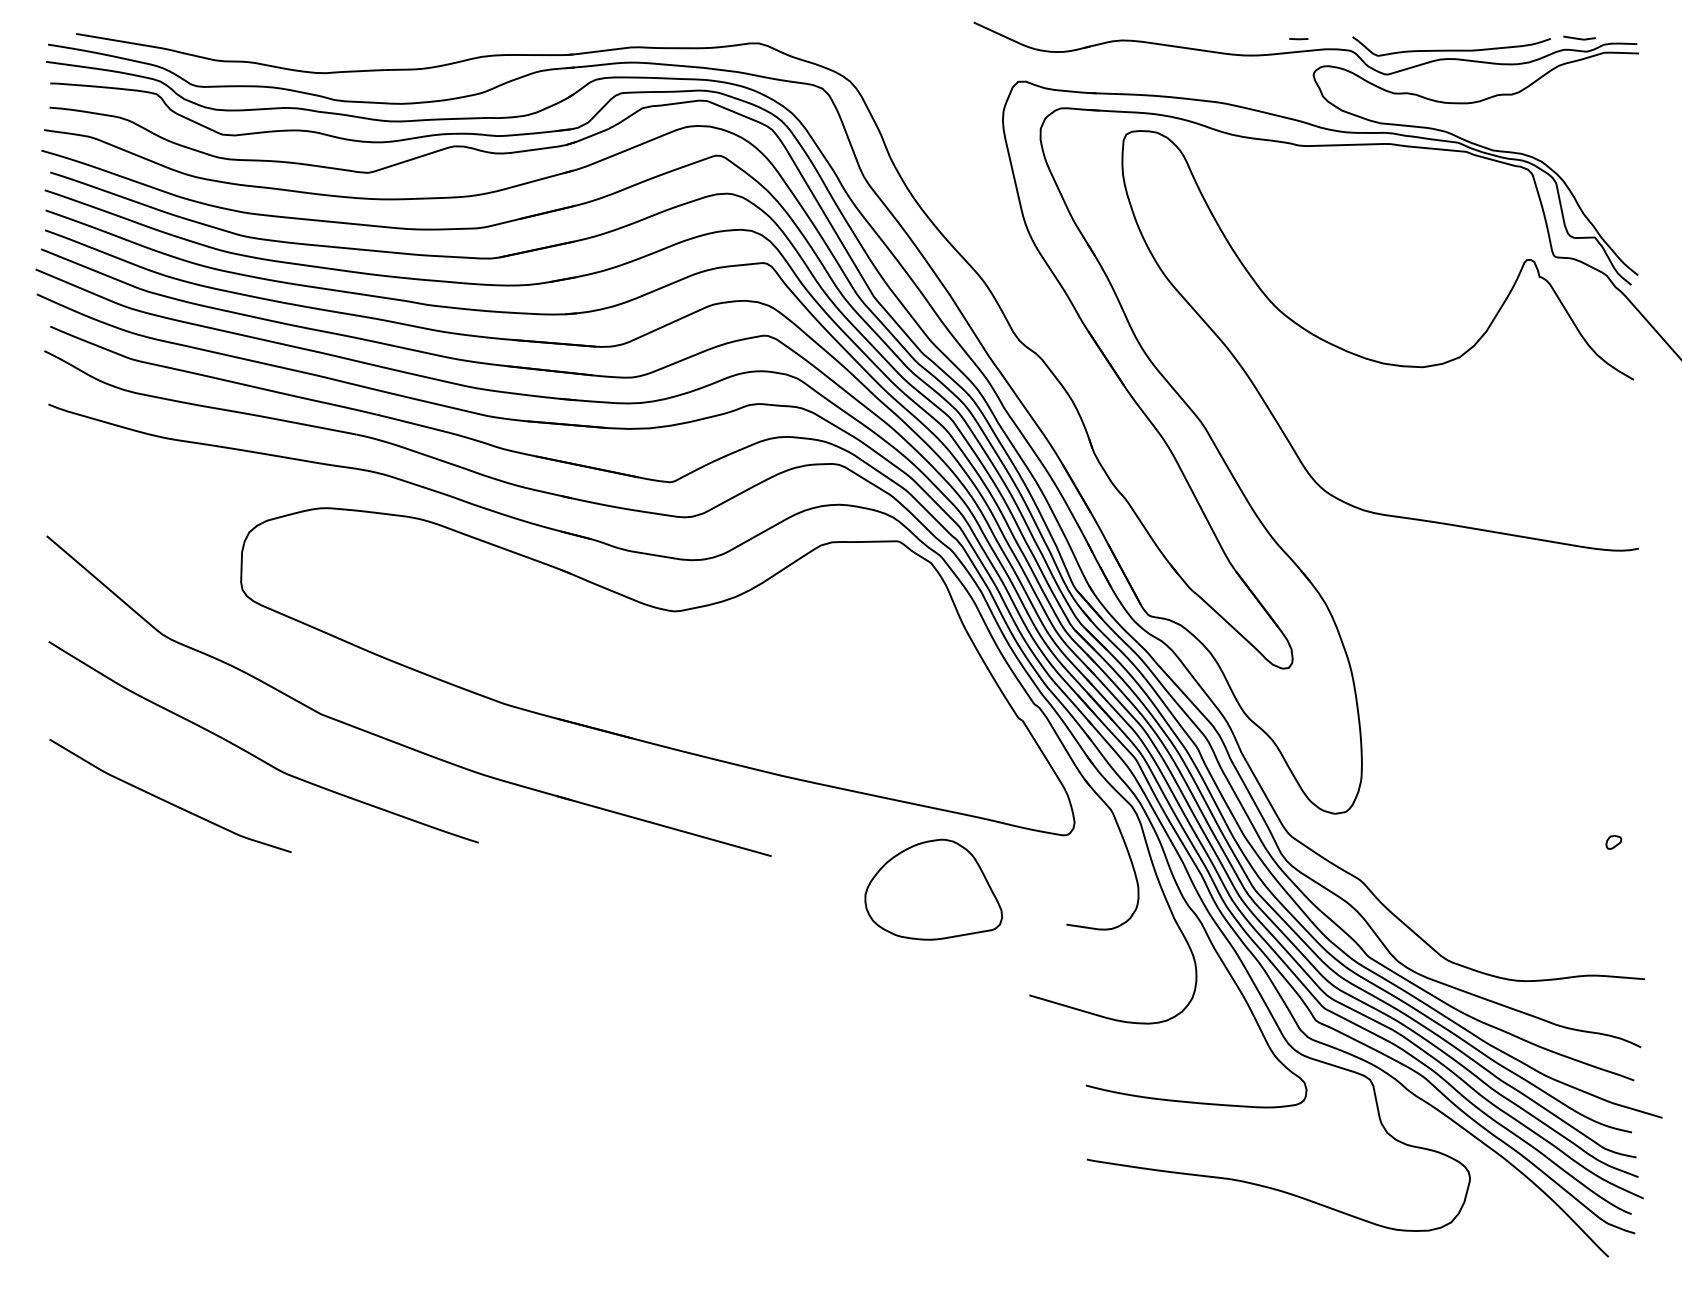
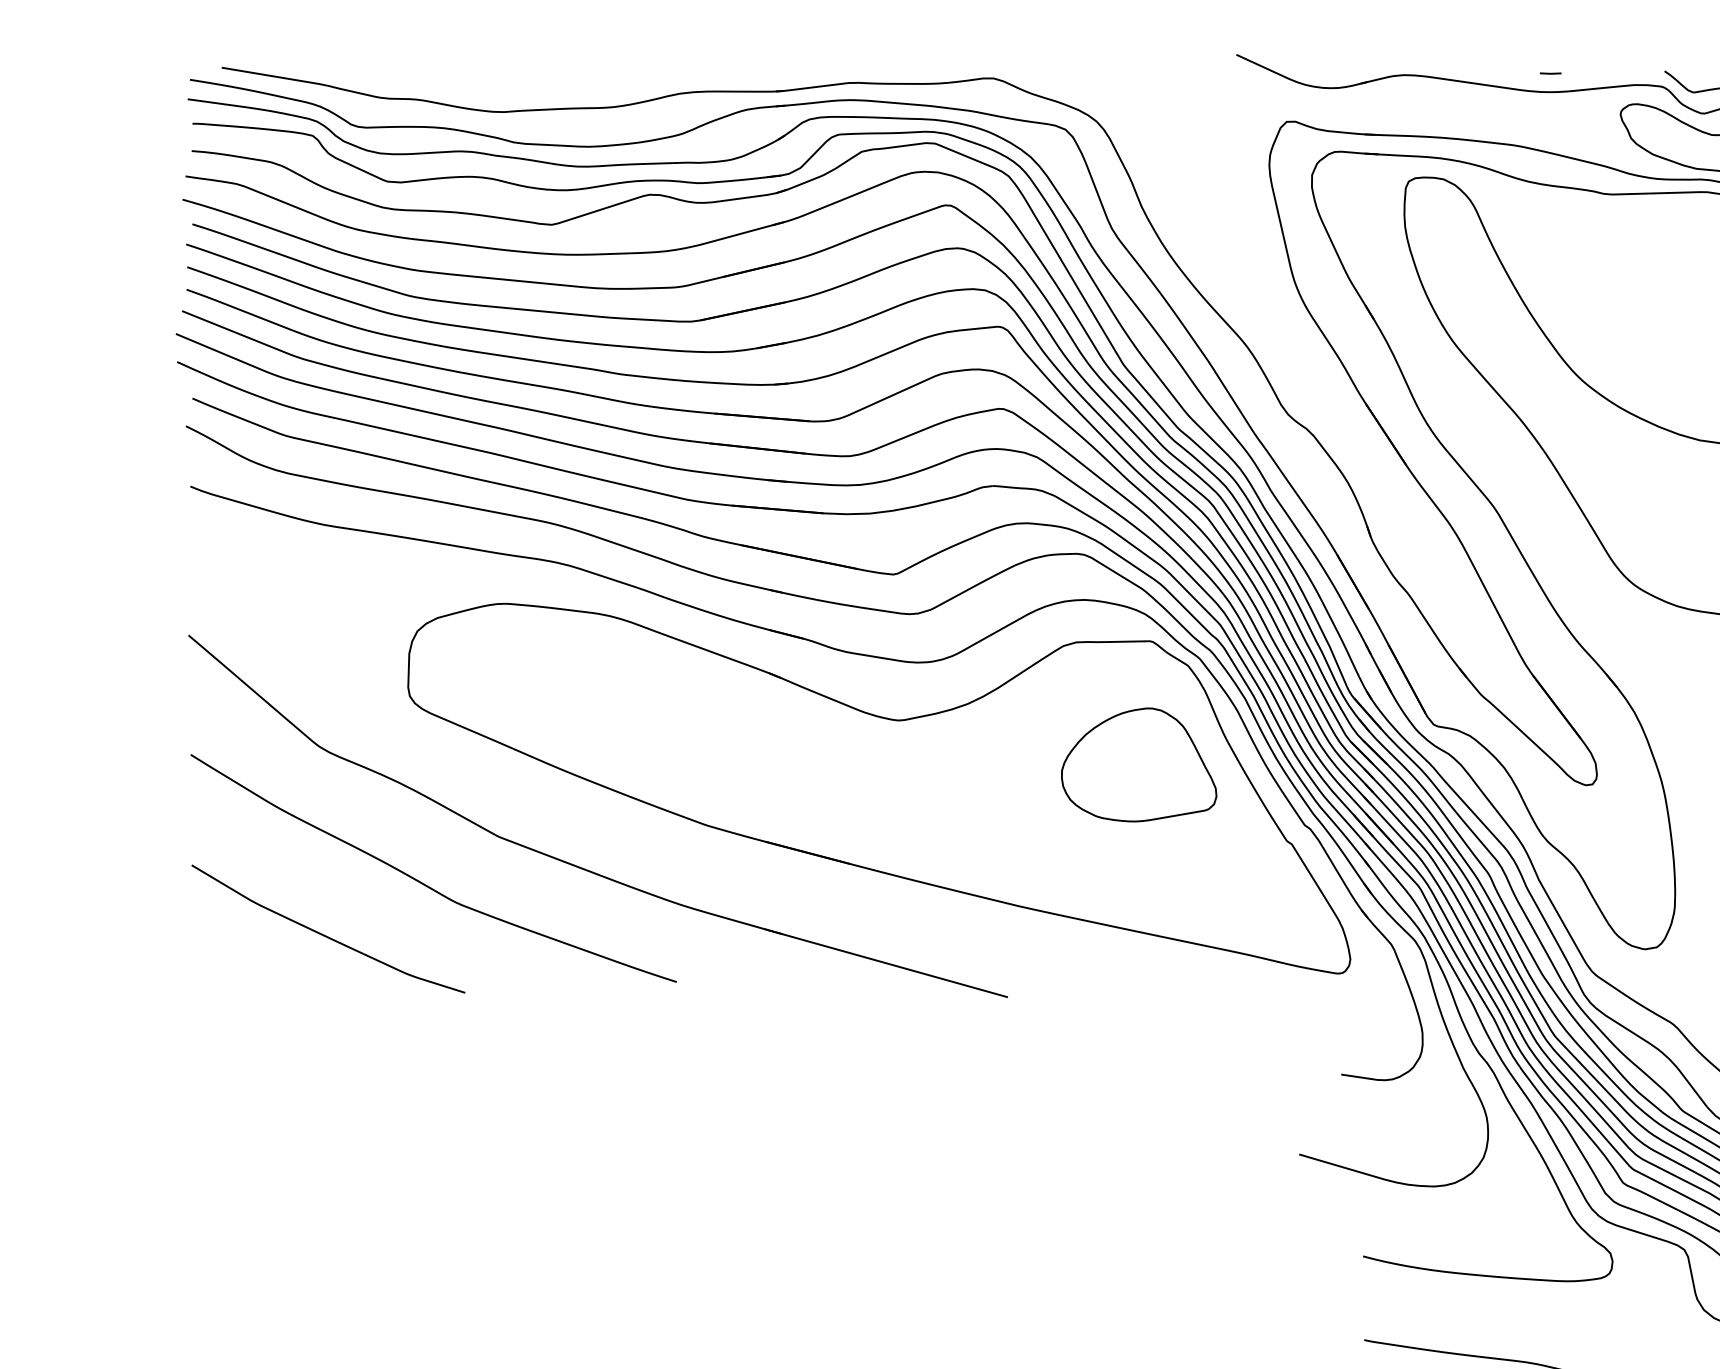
line: (1298, 39) -> (1550, 74), moved
part: (933, 889) -> (1138, 764), moved

